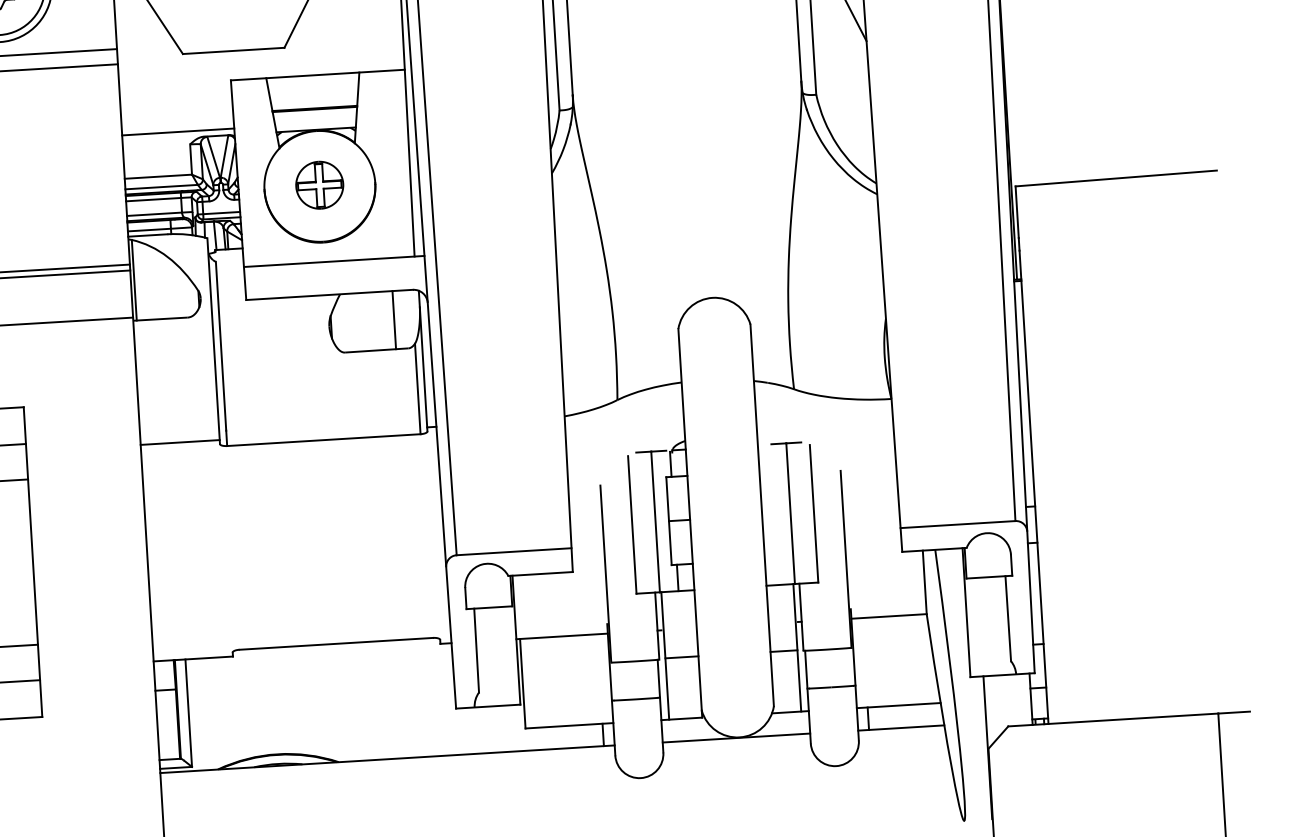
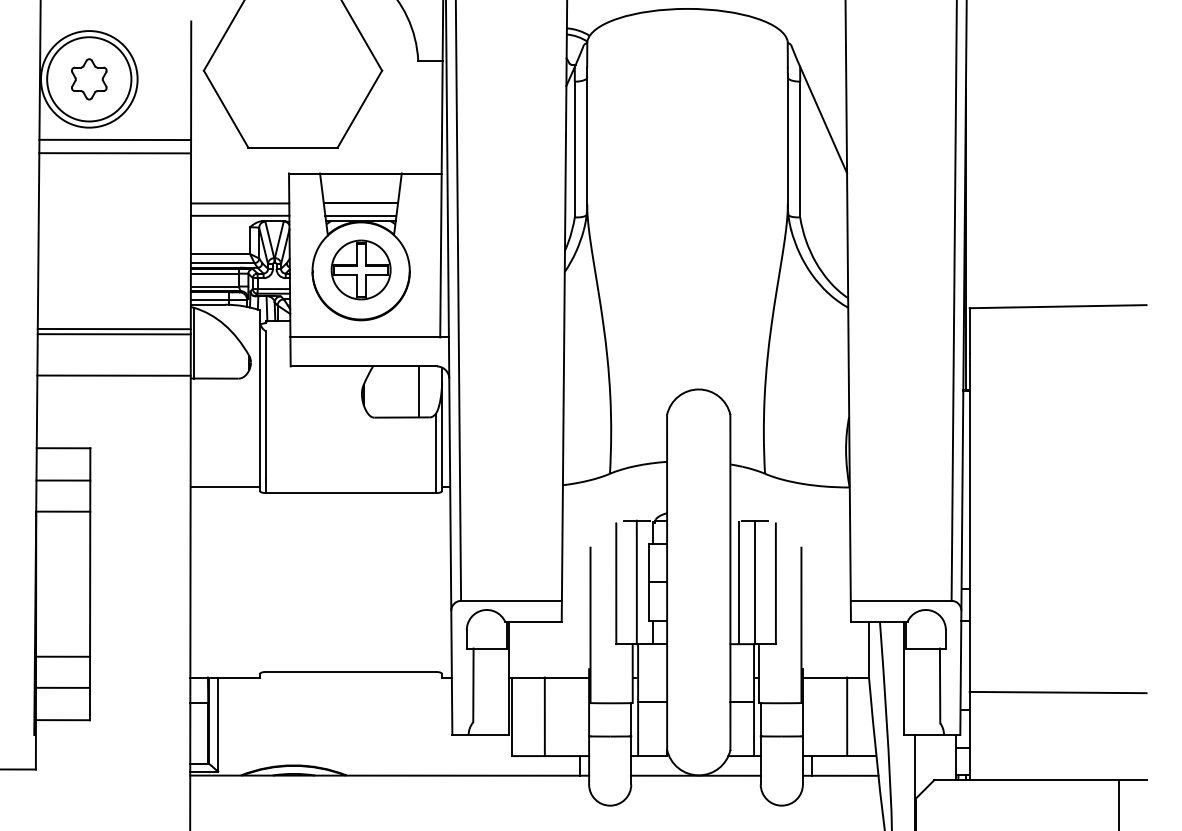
line: (176, 118) -> (239, 203), added
line: (315, 123) -> (360, 215), added
part: (319, 184) -> (360, 269), size x1.43
line: (771, 514) -> (738, 582), added
line: (1142, 618) -> (1057, 692), added
line: (904, 659) -> (847, 716), added
line: (559, 681) -> (544, 716), added

